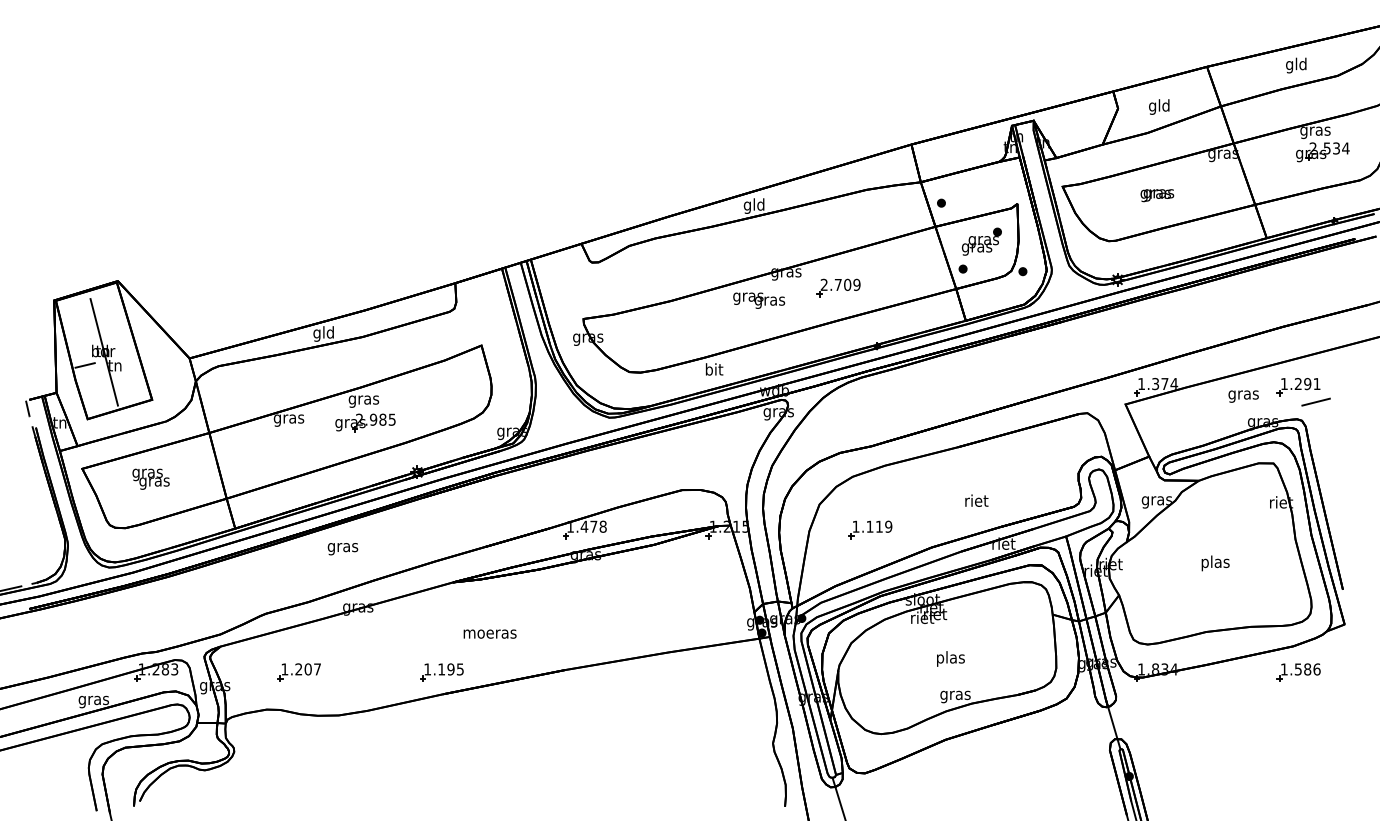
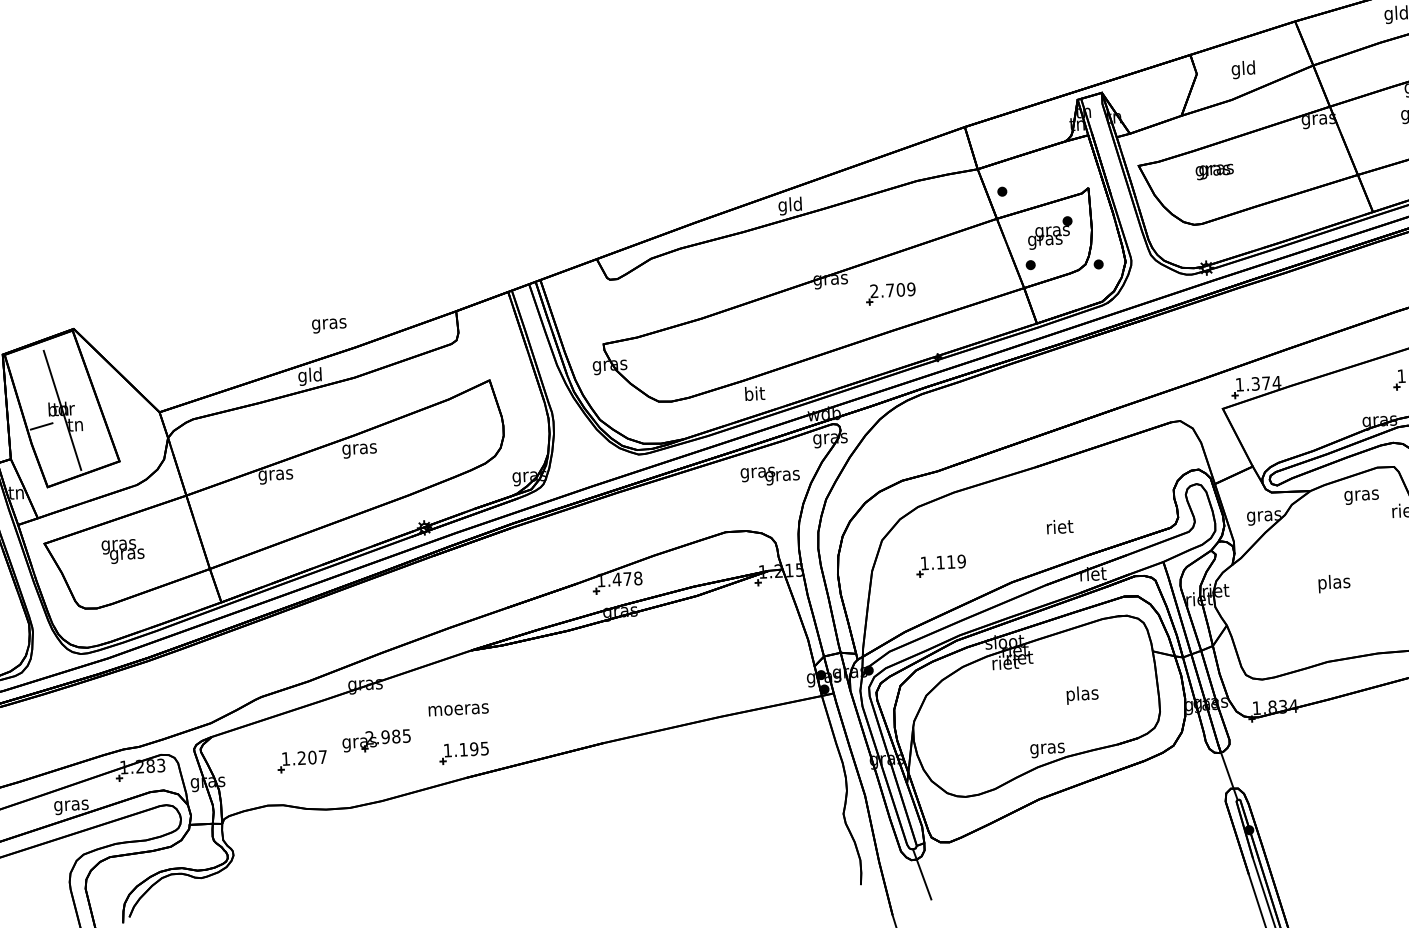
text: (1157, 195) -> (1214, 171), moved
text: (759, 300) -> (770, 475), moved
text: (1243, 396) -> (1361, 497), moved
part: (365, 422) -> (376, 740), moved
text: (342, 549) -> (328, 326), moved
text: (489, 633) -> (457, 709), moved
text: (950, 658) -> (1082, 694), moved

